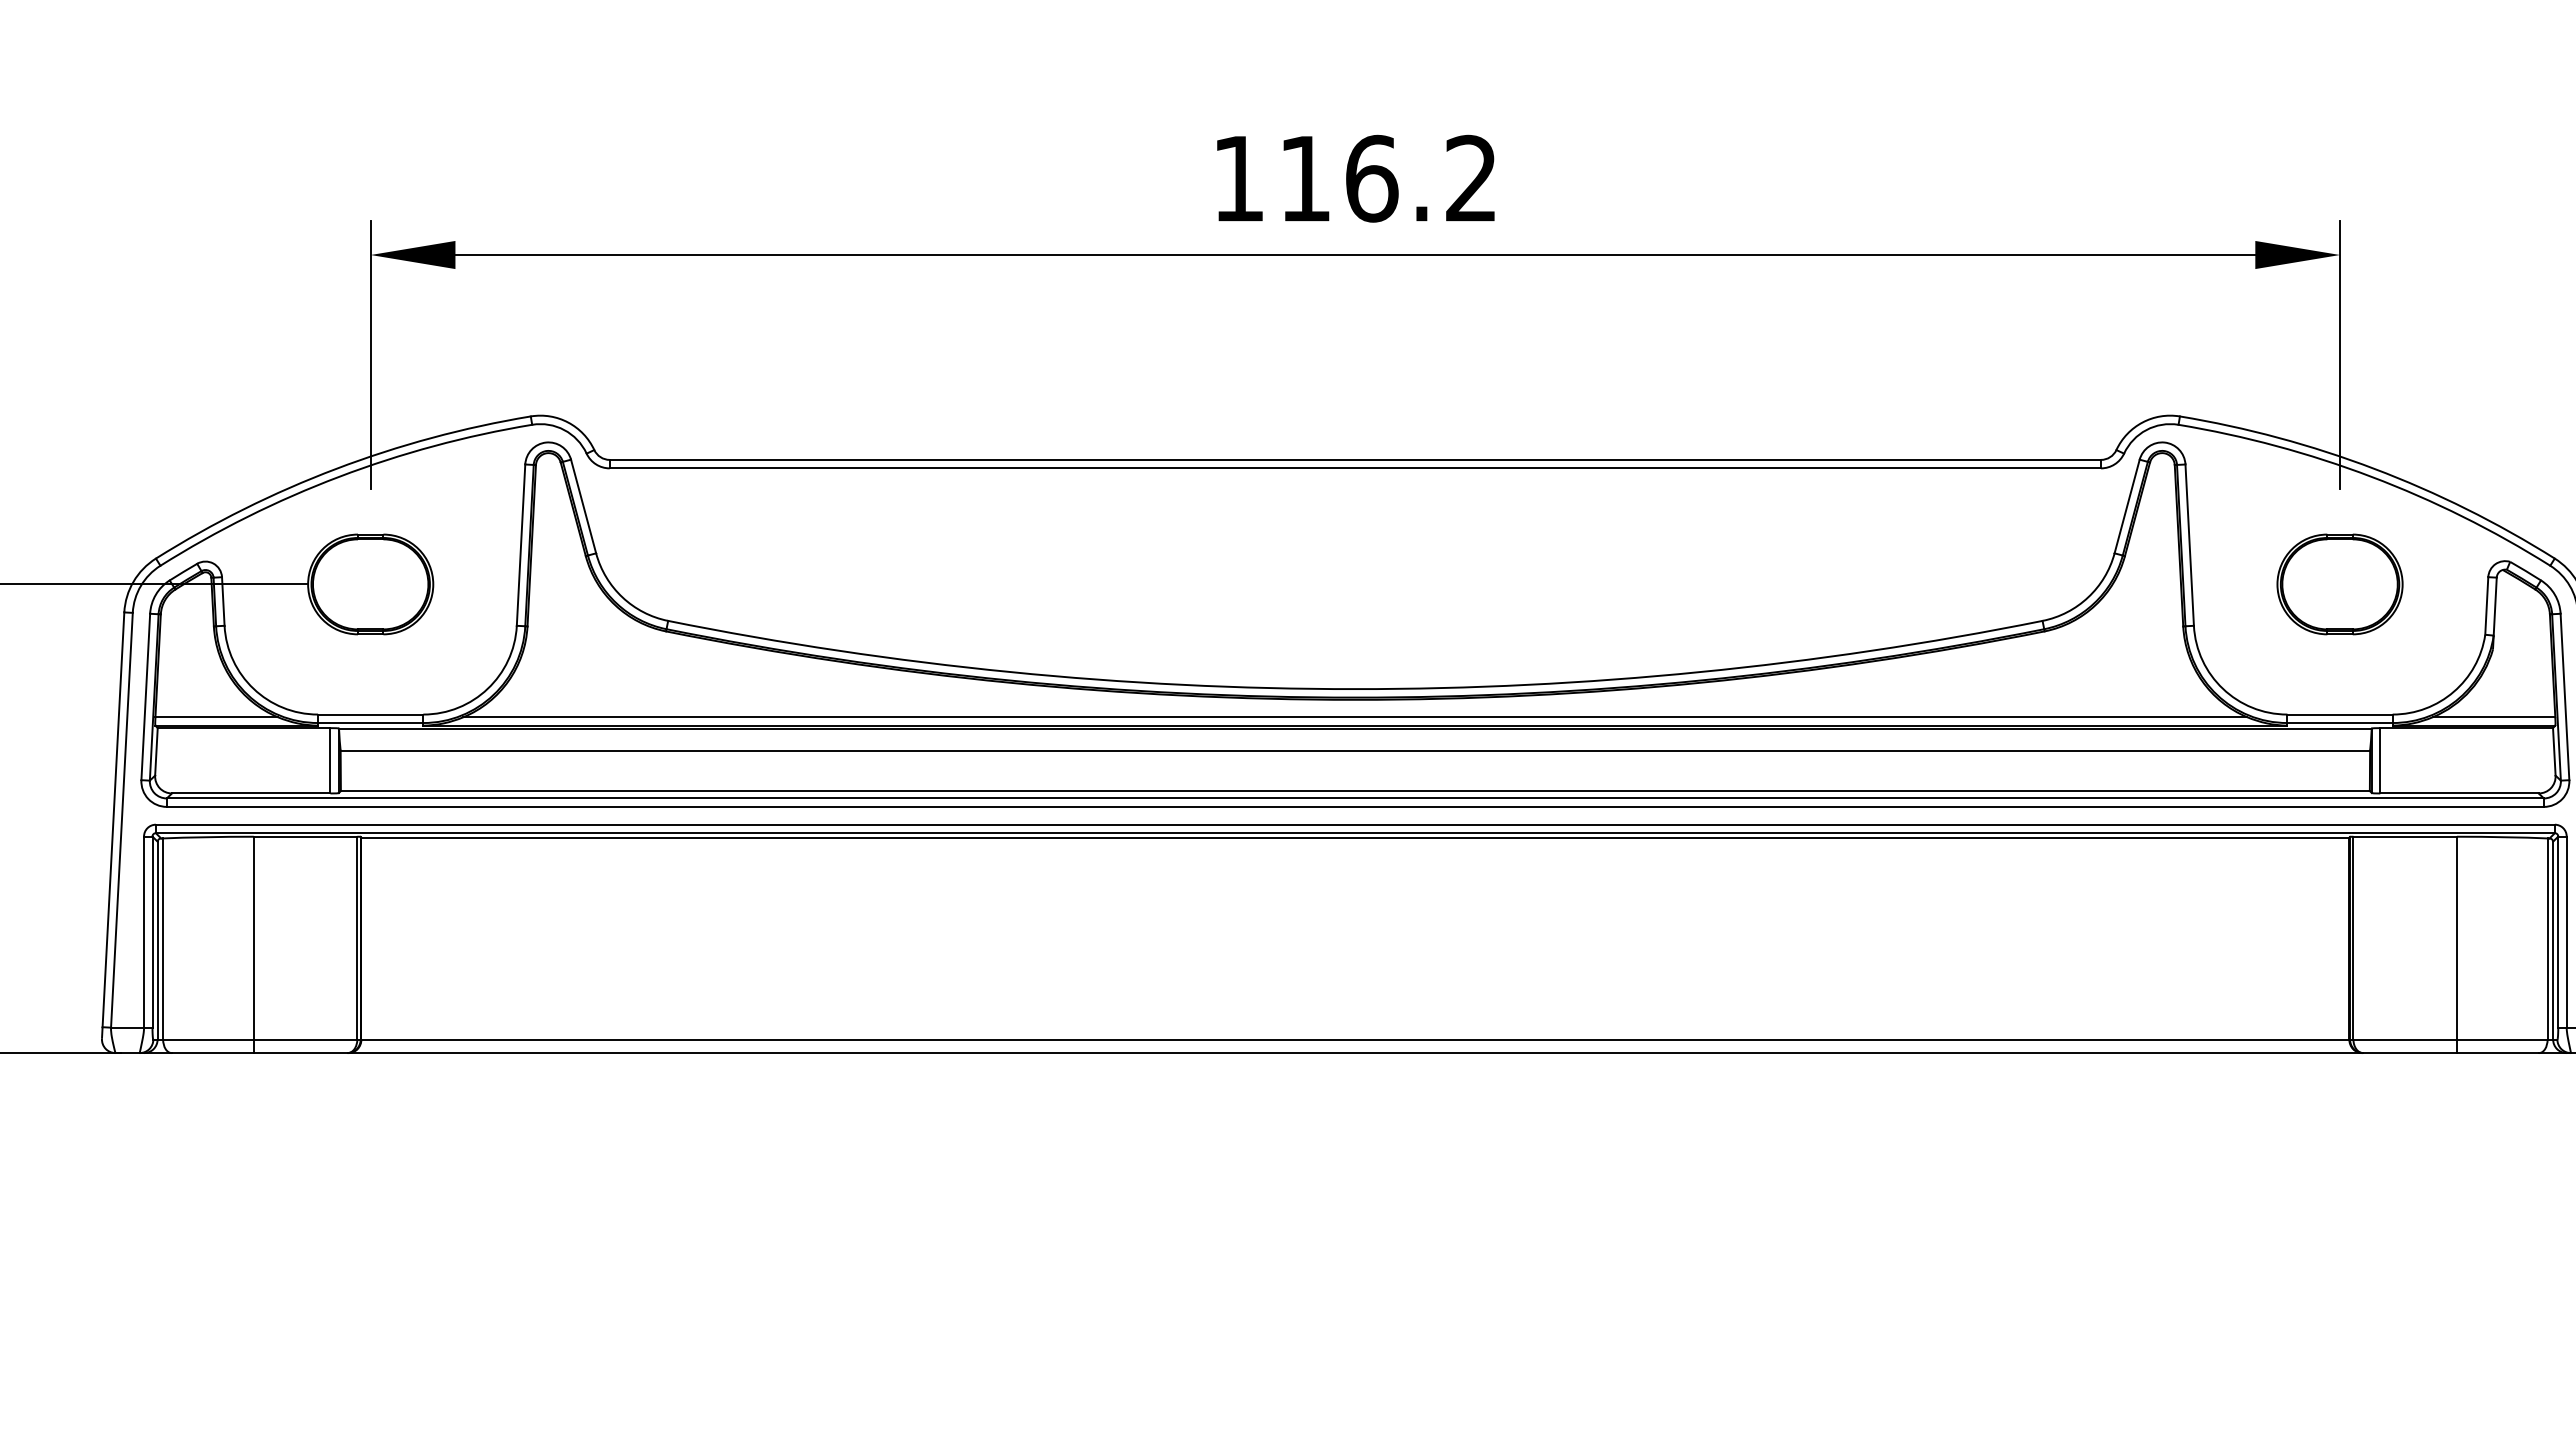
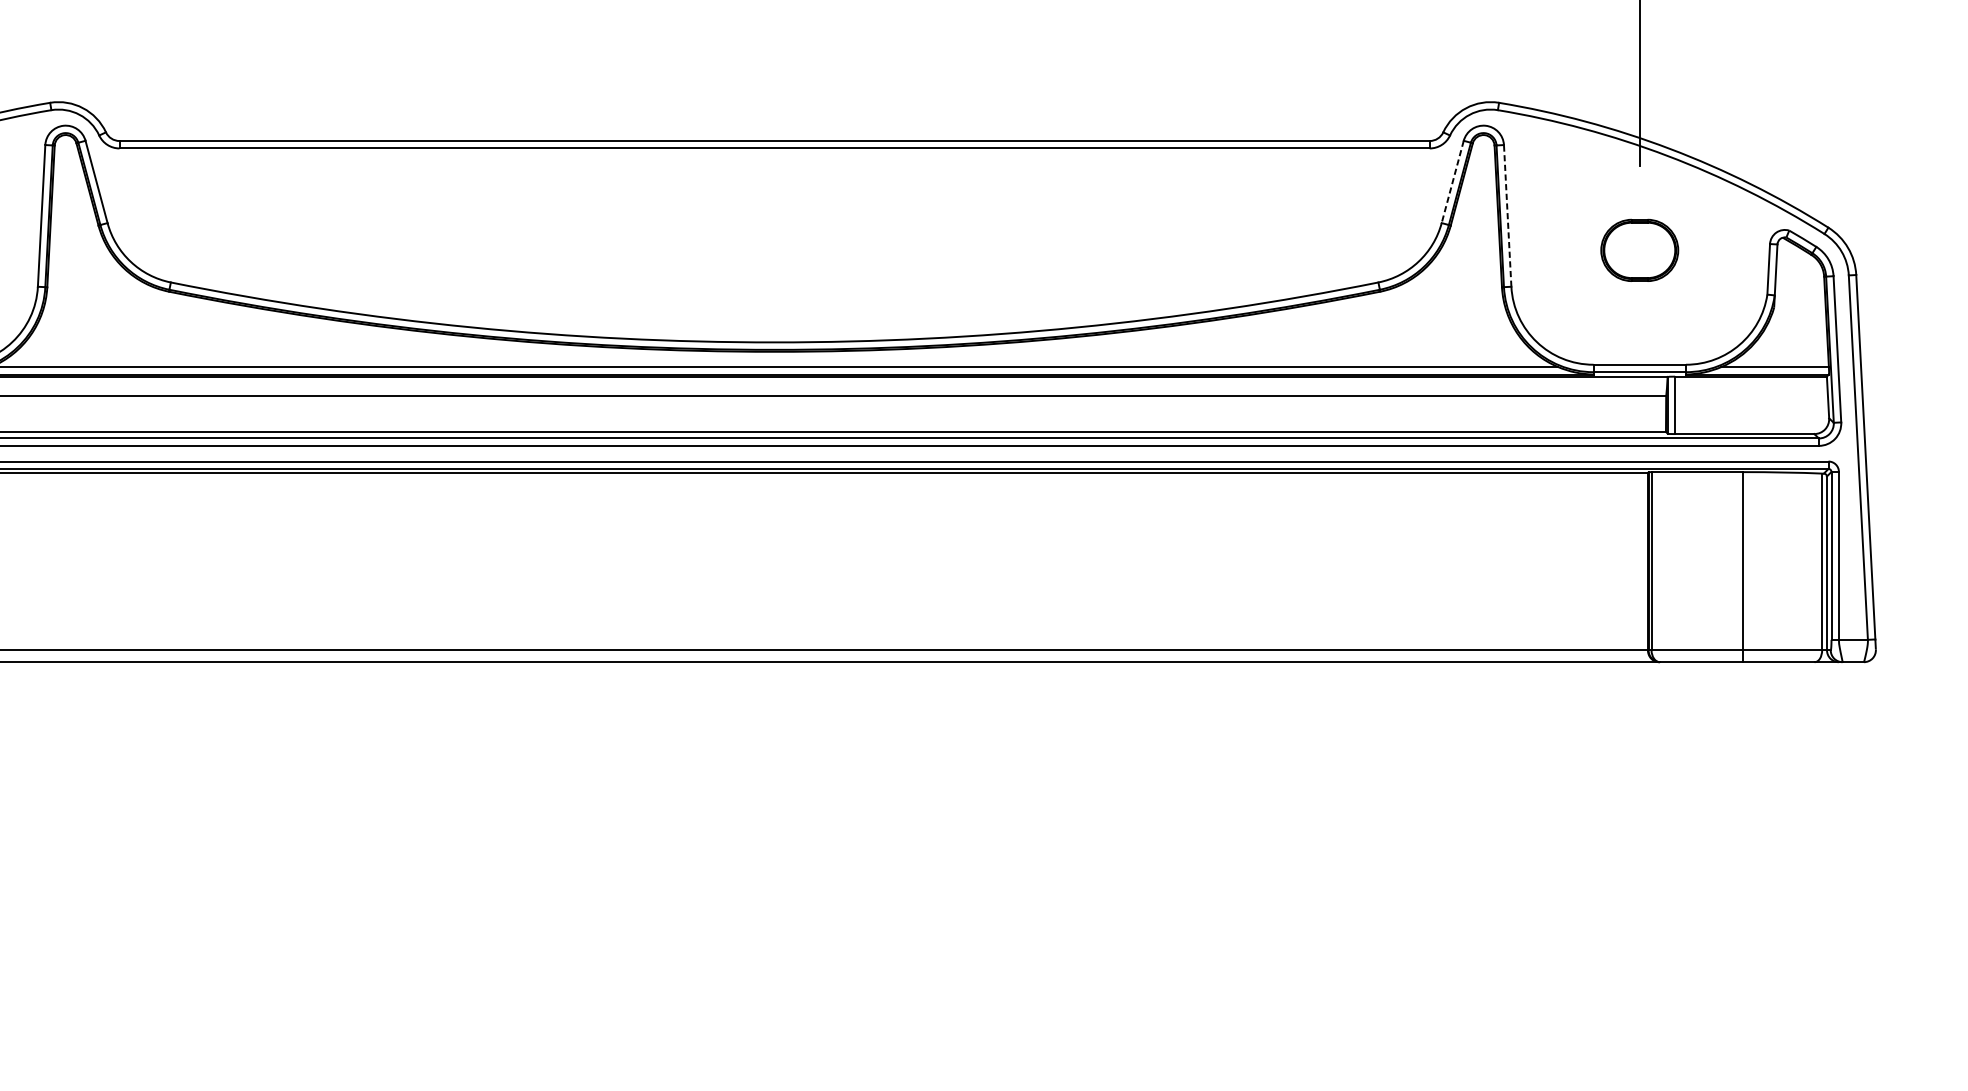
line: (2127, 507) -> (1453, 182), solid -> dashed
line: (2189, 545) -> (1507, 216), solid -> dashed
part: (2339, 584) -> (1639, 250), size x0.7

